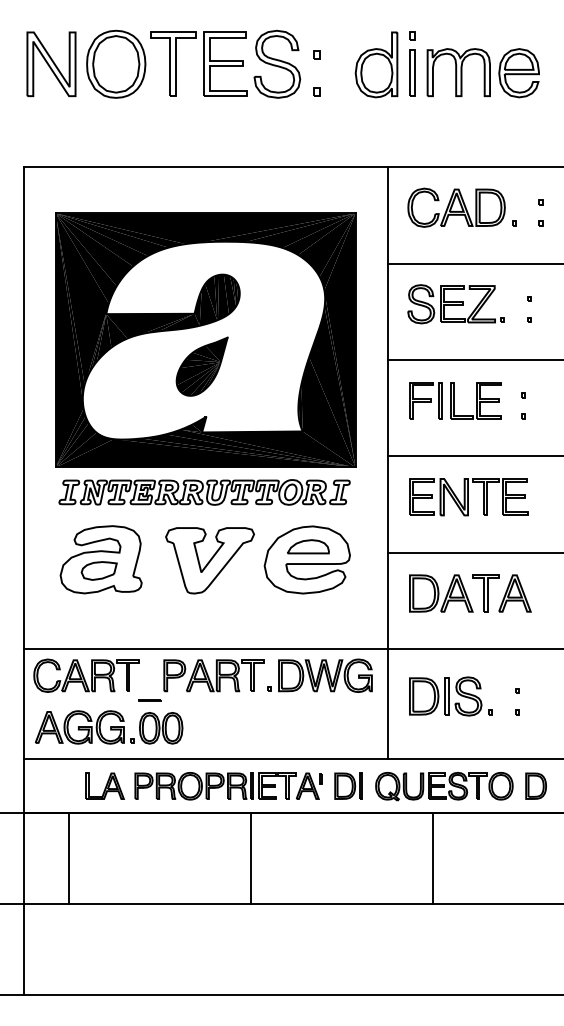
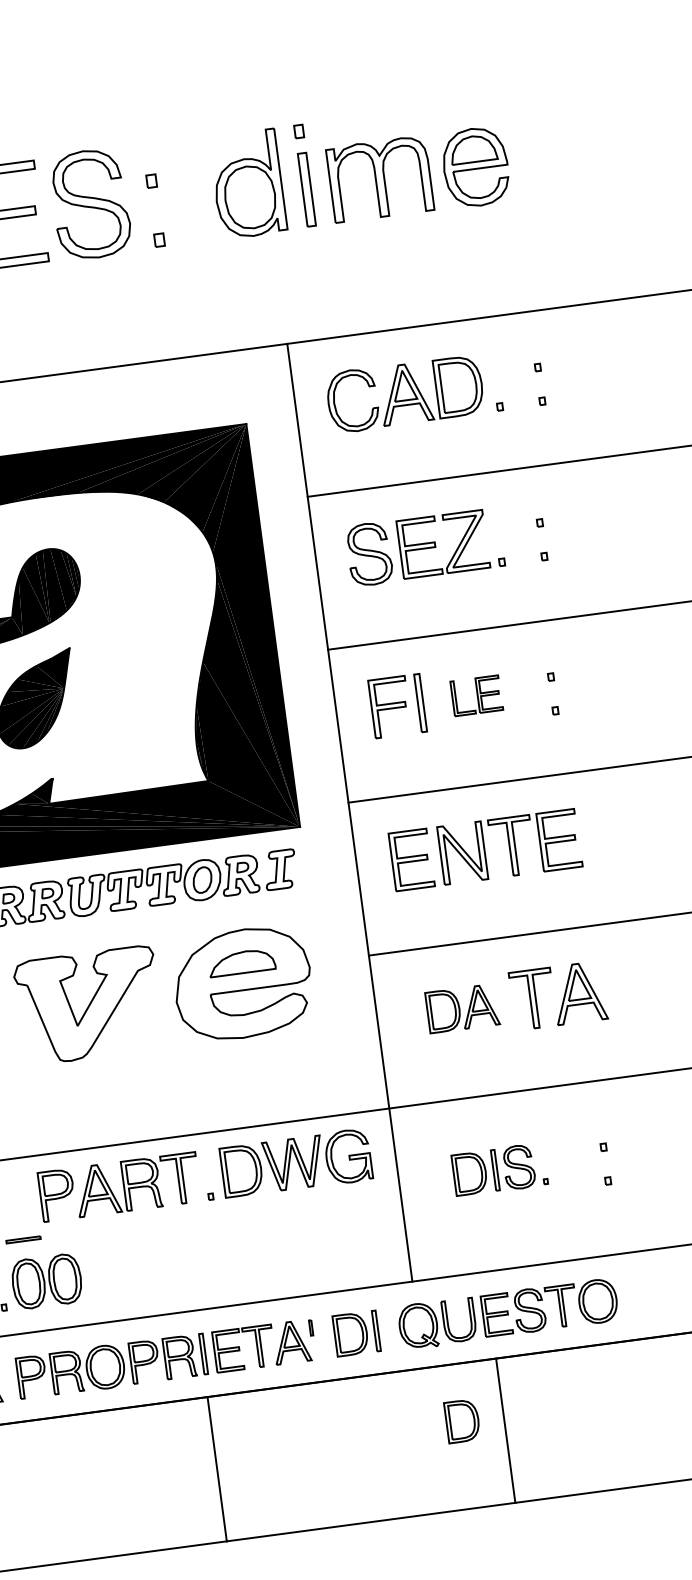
part: (475, 400) -> (475, 695), size x0.6
part: (441, 593) -> (462, 1008), size x0.7
part: (450, 696) -> (498, 1169), size x0.7
part: (535, 785) -> (461, 1420), moved

